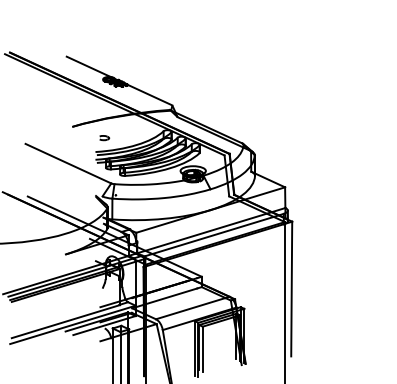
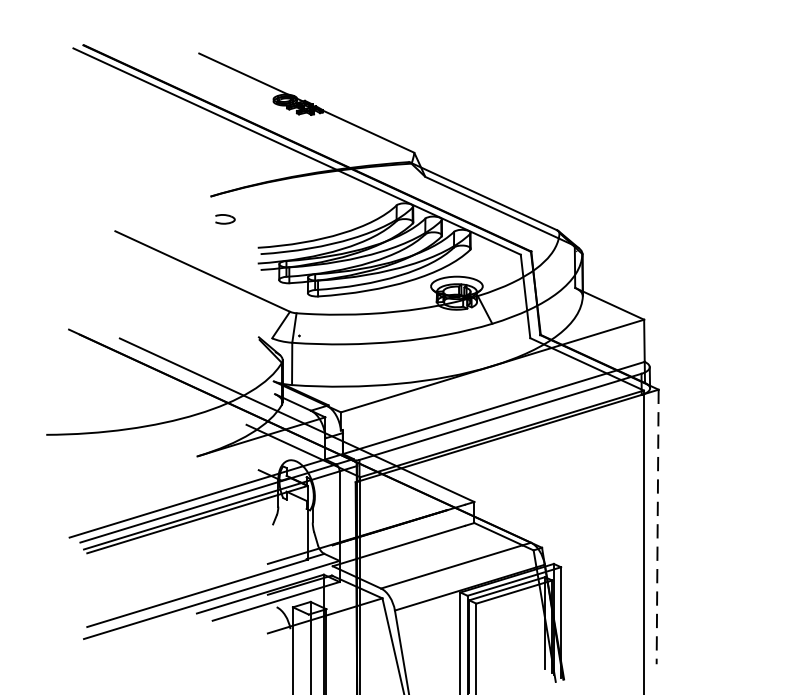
part: (104, 138) -> (225, 220), moved
line: (291, 289) -> (657, 527), solid -> dashed

